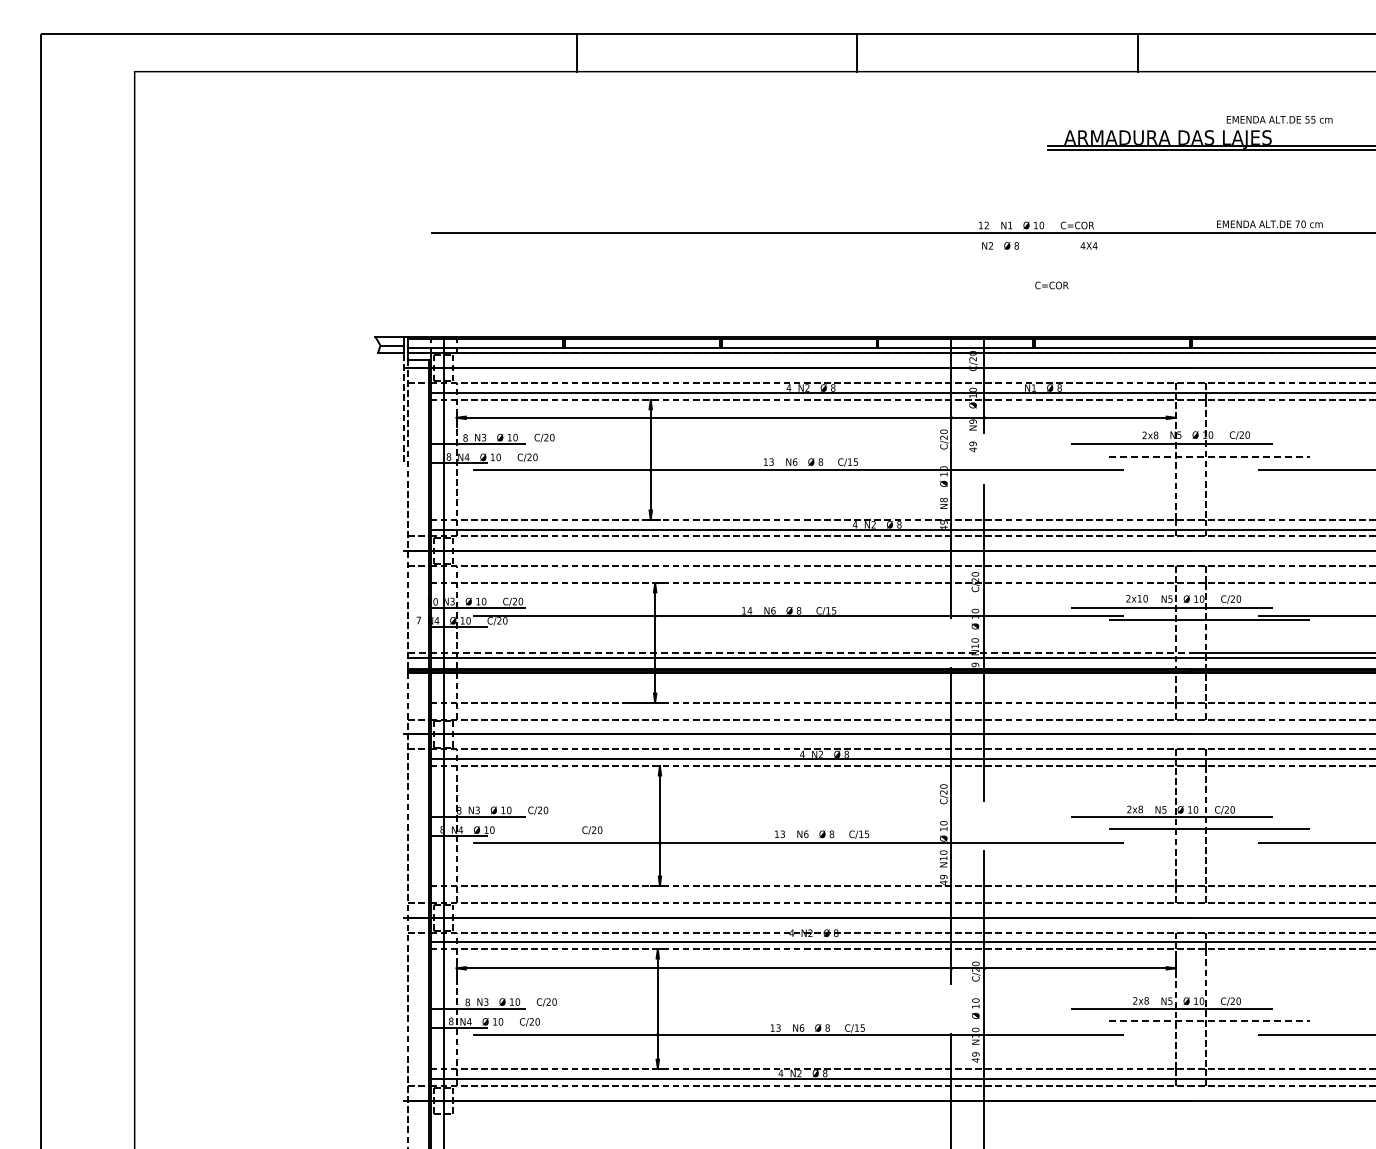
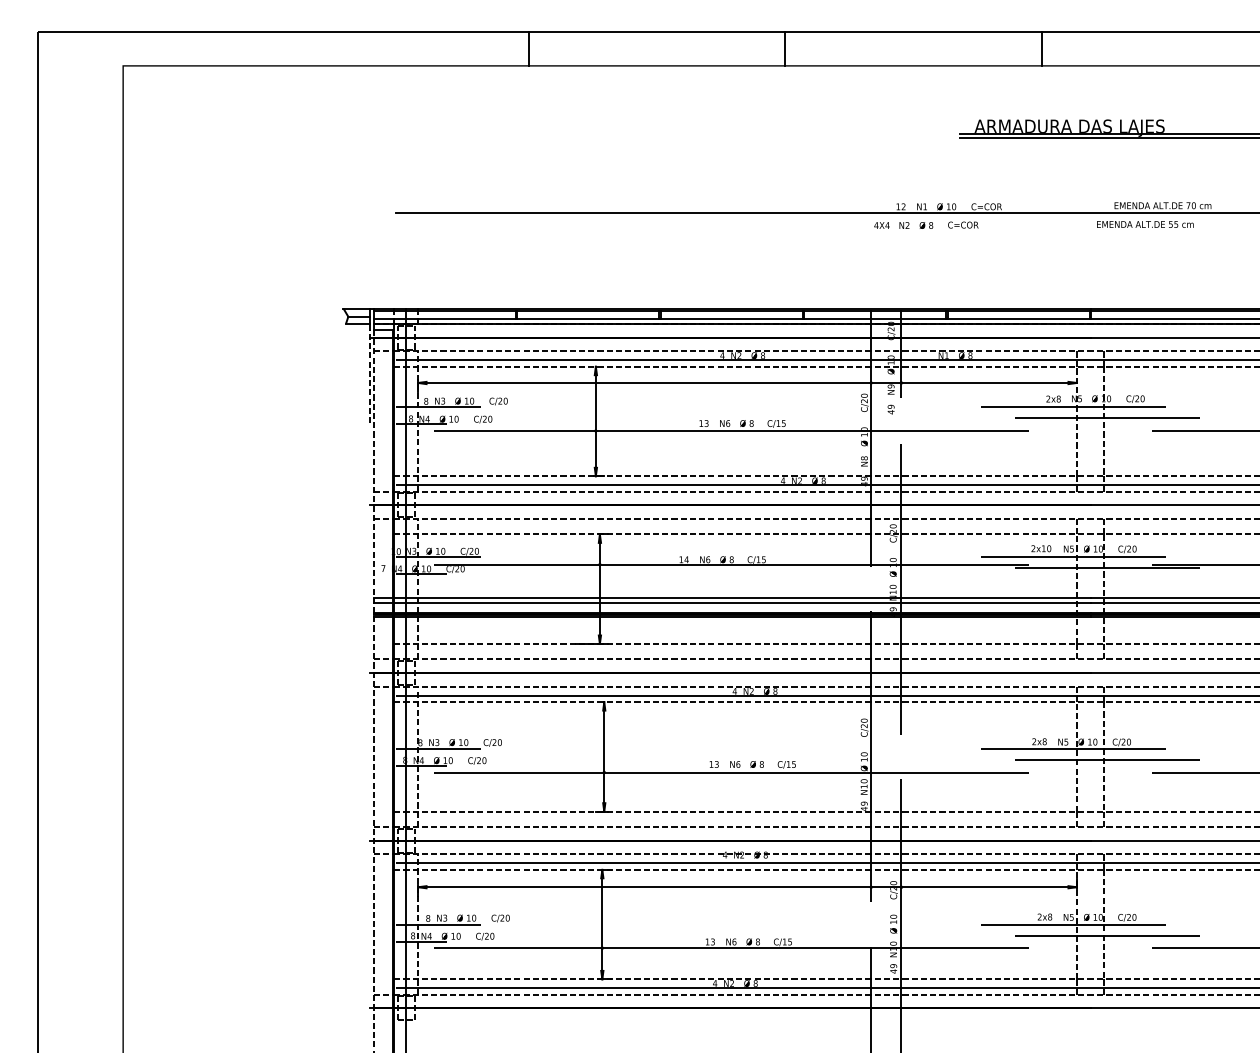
text: (1279, 119) -> (1145, 224), moved
text: (1088, 245) -> (881, 225), moved
text: (1051, 285) -> (962, 225), moved
line: (1209, 456) -> (1107, 418), dashed -> solid
line: (799, 652) -> (732, 597), dashed -> solid
text: (592, 830) -> (477, 760), moved
line: (1209, 1021) -> (1107, 935), dashed -> solid

